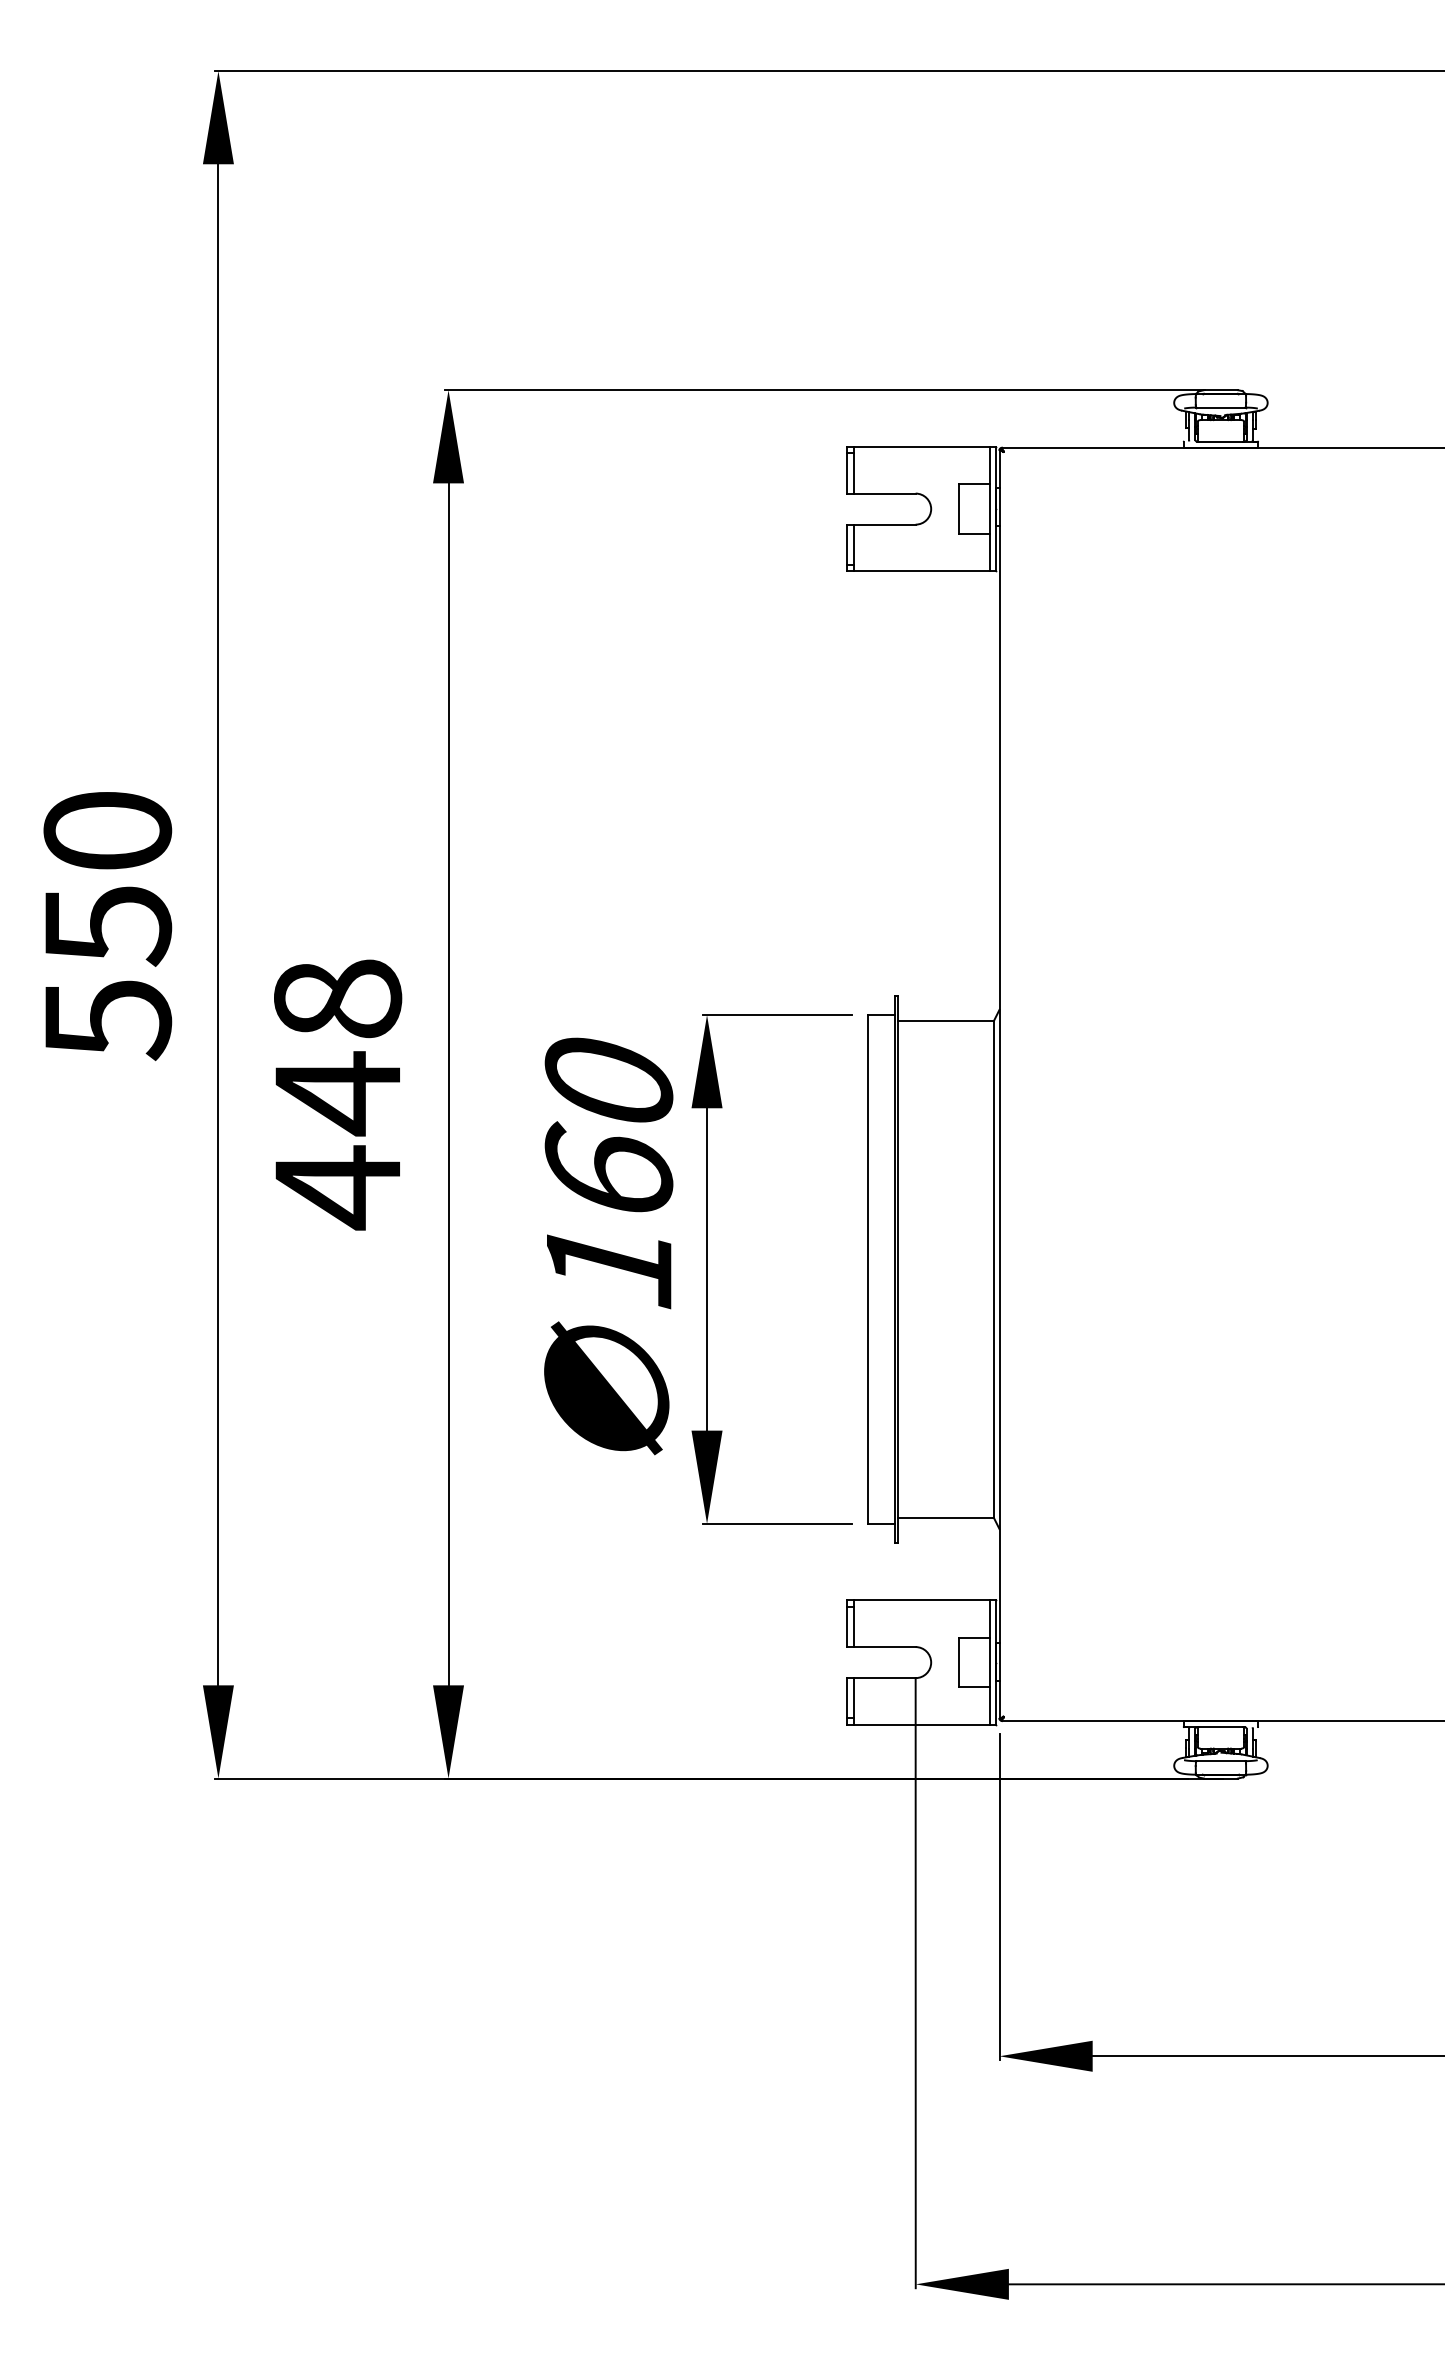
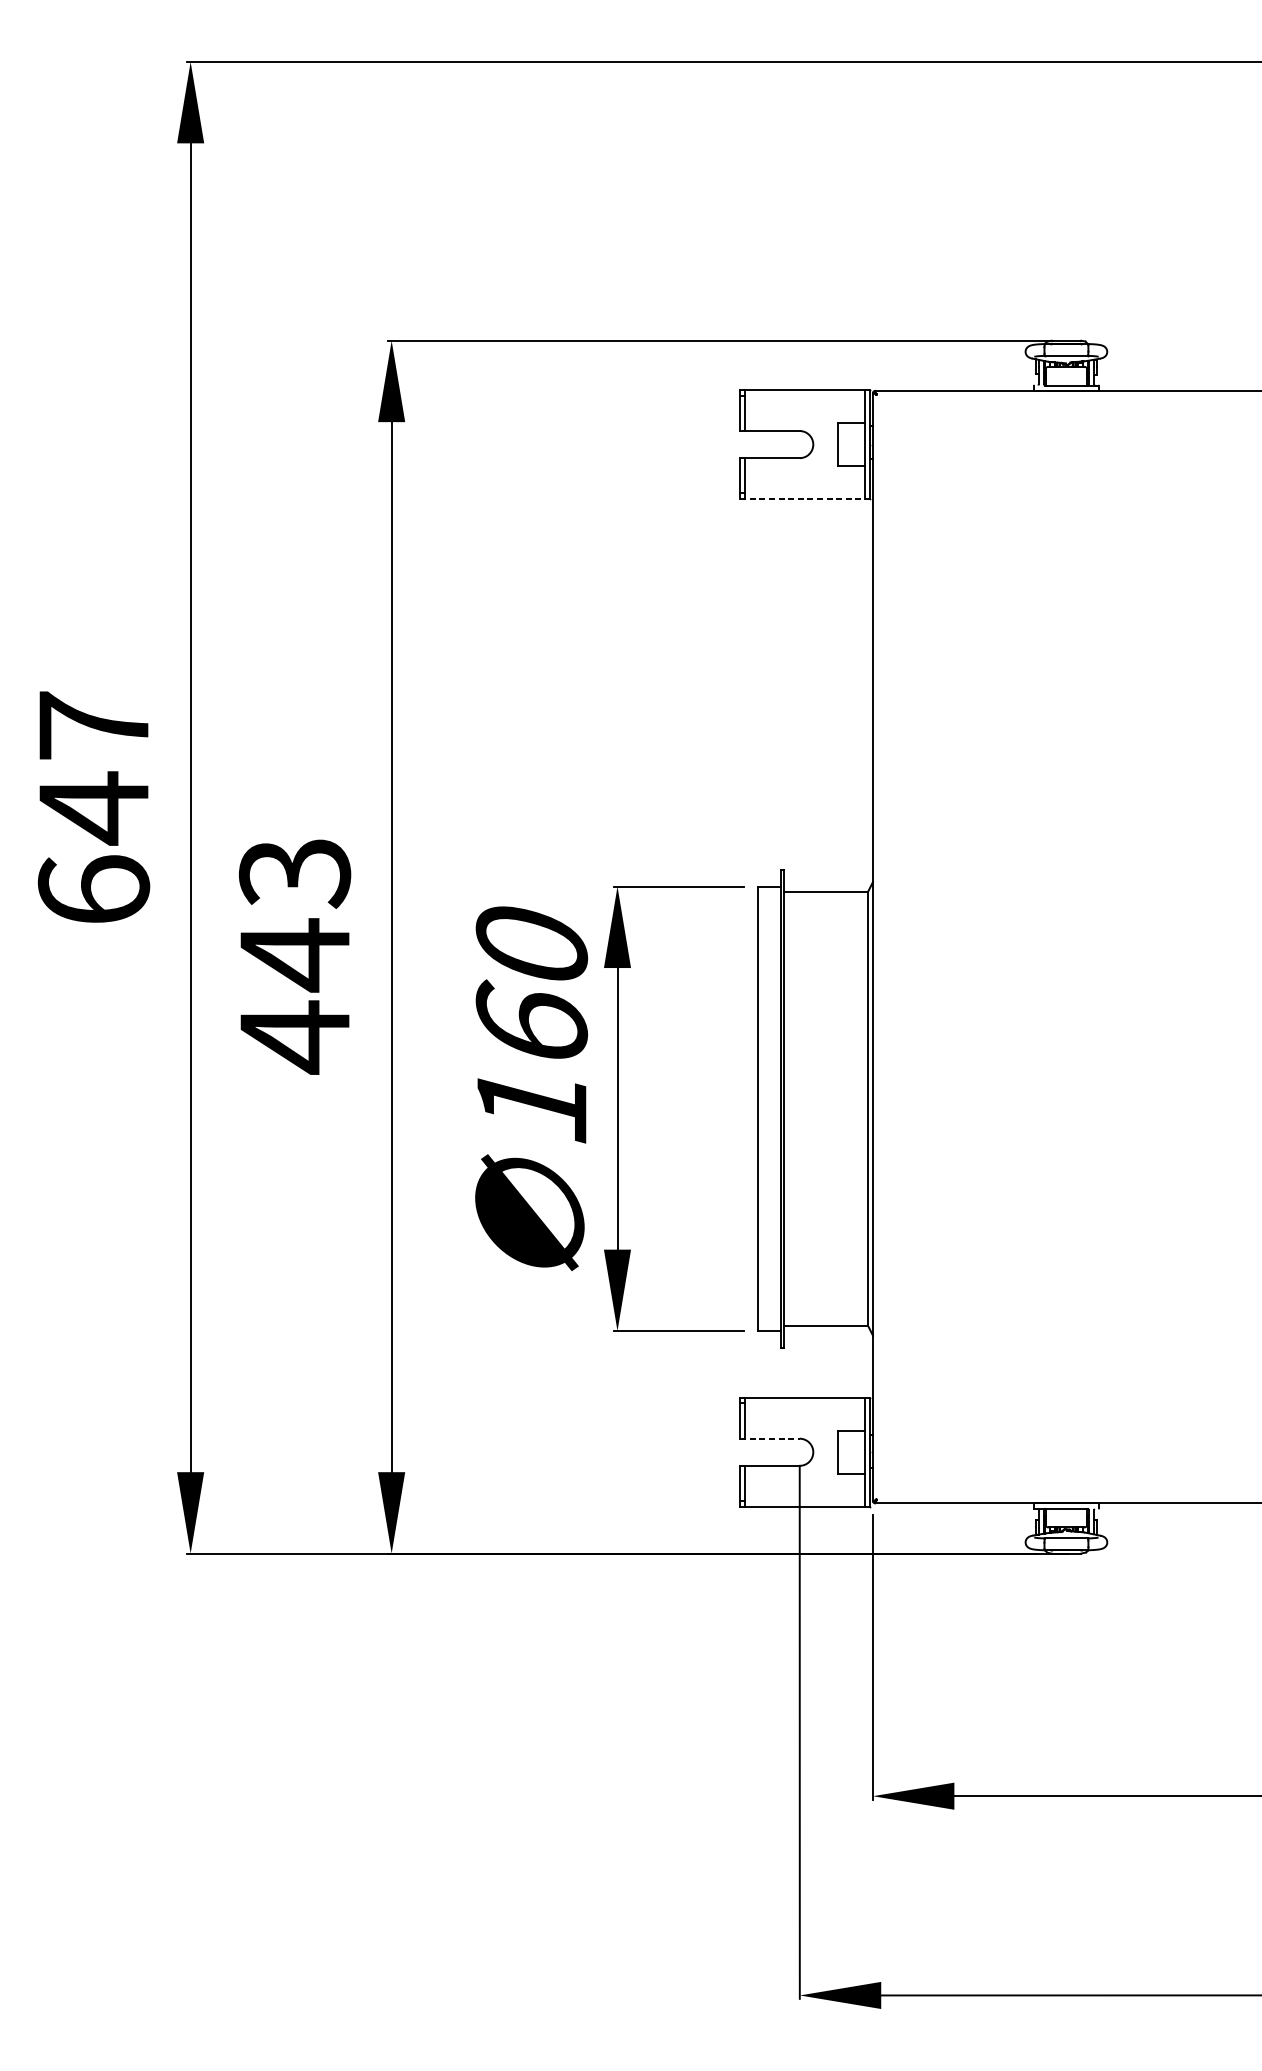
line: (921, 571) -> (804, 499), solid -> dashed
text: (107, 926) -> (93, 809), 550 -> 647
text: (337, 999) -> (294, 873), 448 -> 443
line: (881, 1647) -> (769, 1439), solid -> dashed

